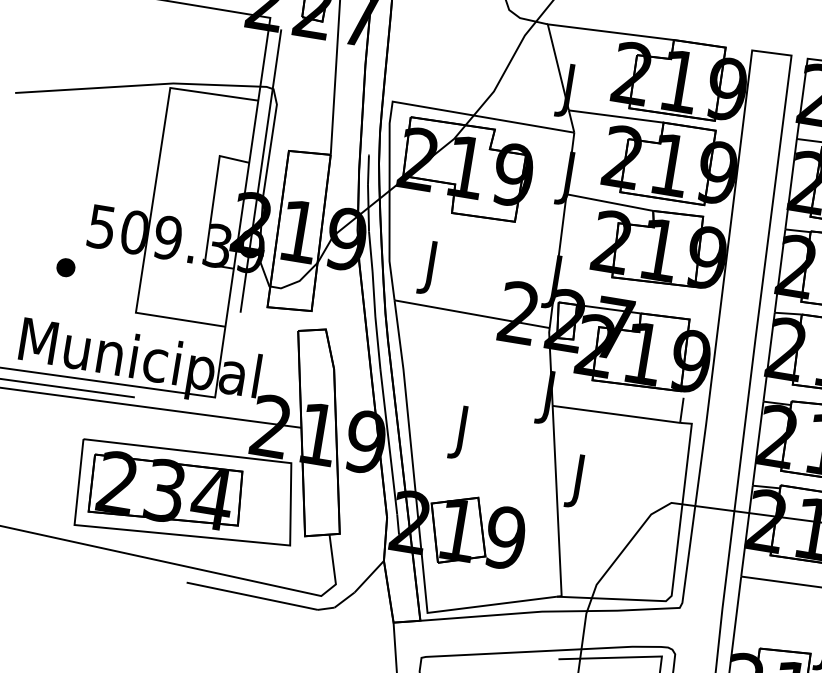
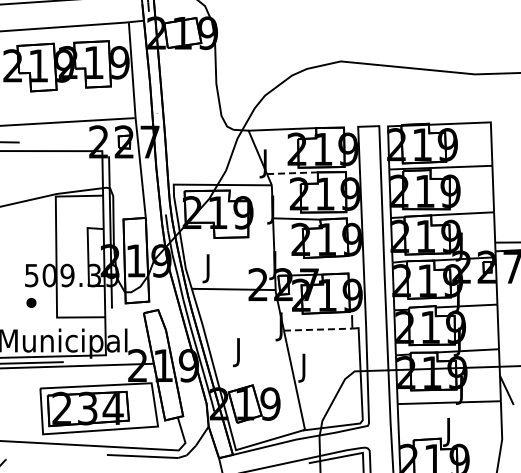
line: (616, 117) -> (292, 173), solid -> dashed
part: (66, 266) -> (31, 302), moved
line: (617, 414) -> (318, 329), solid -> dashed

